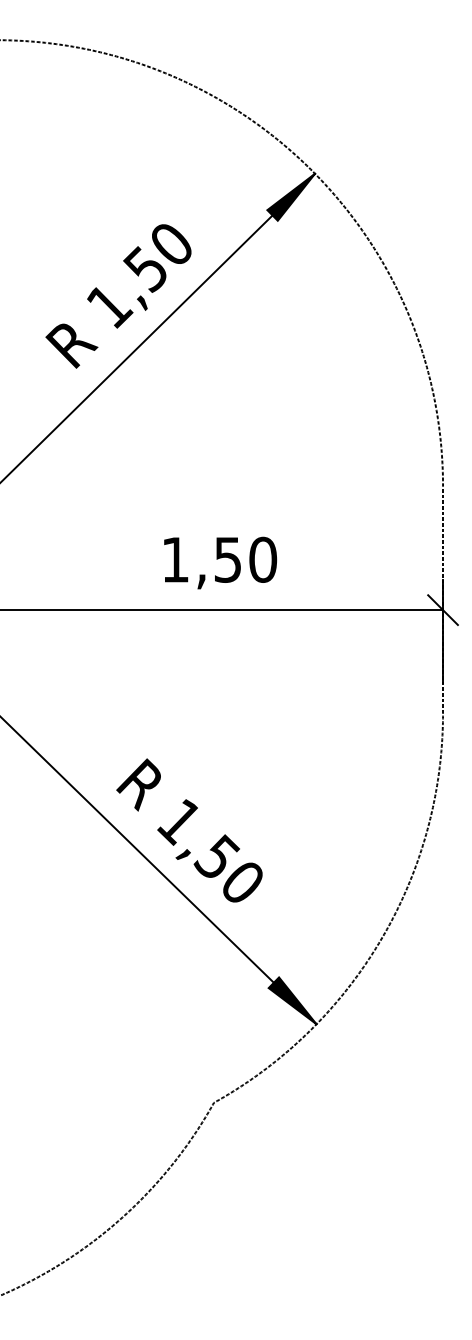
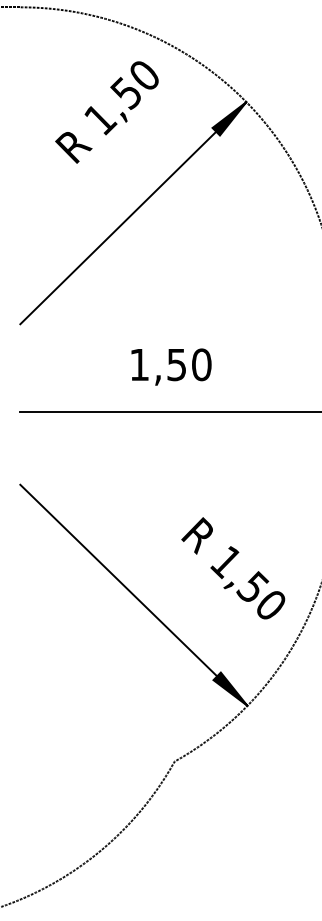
text: (118, 296) -> (106, 112), moved
text: (220, 562) -> (171, 366), moved
text: (189, 830) -> (233, 568), moved

